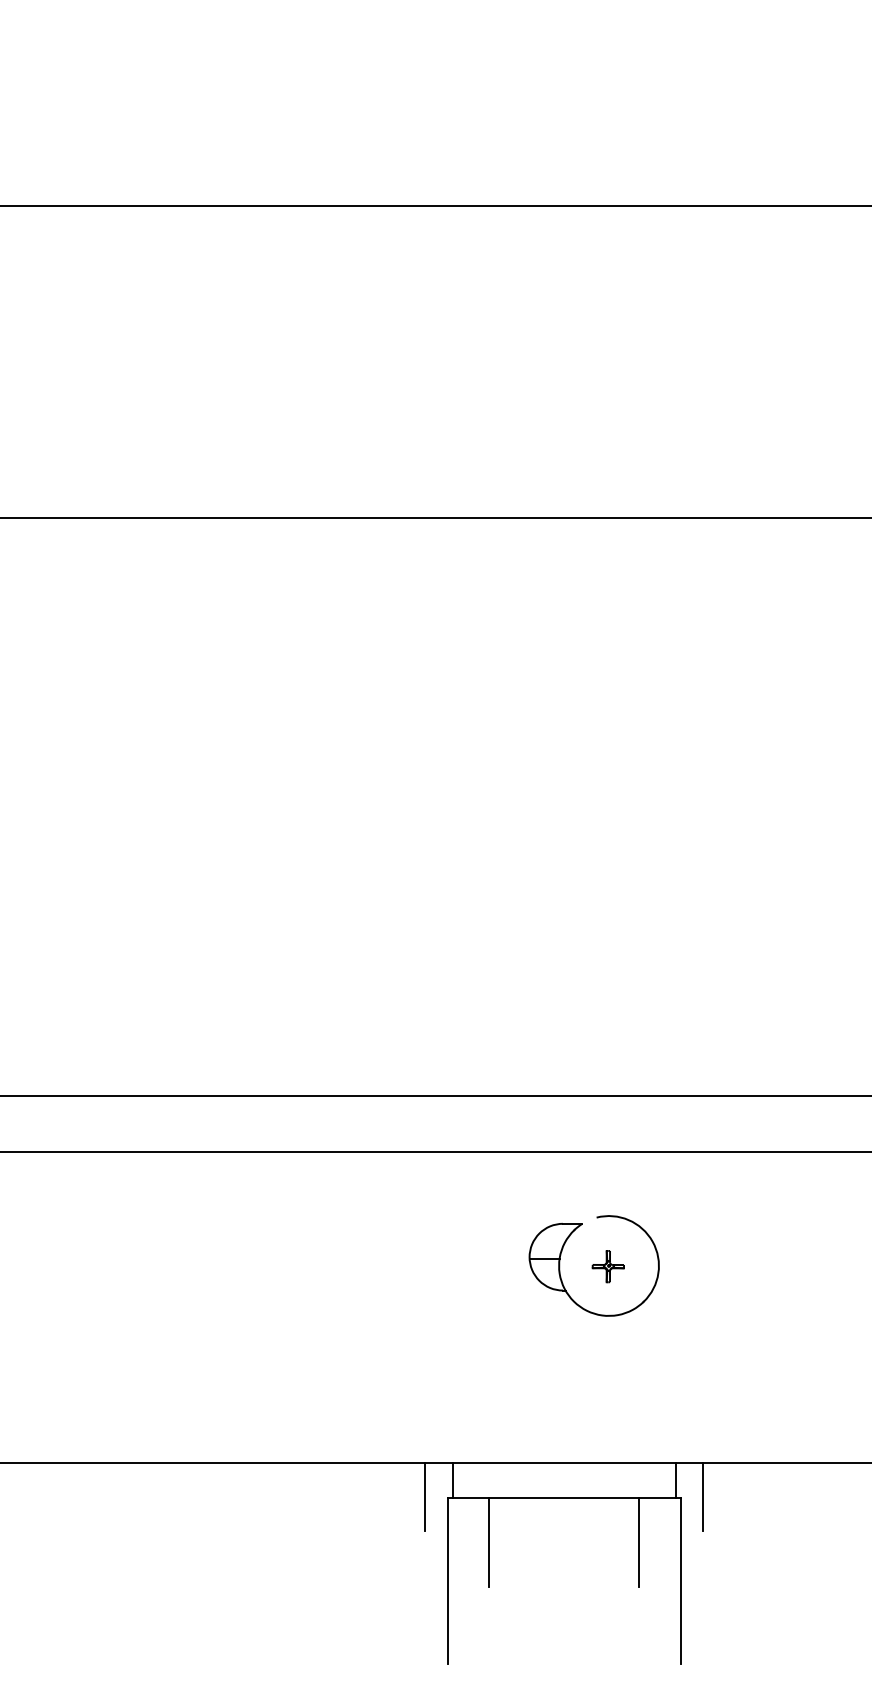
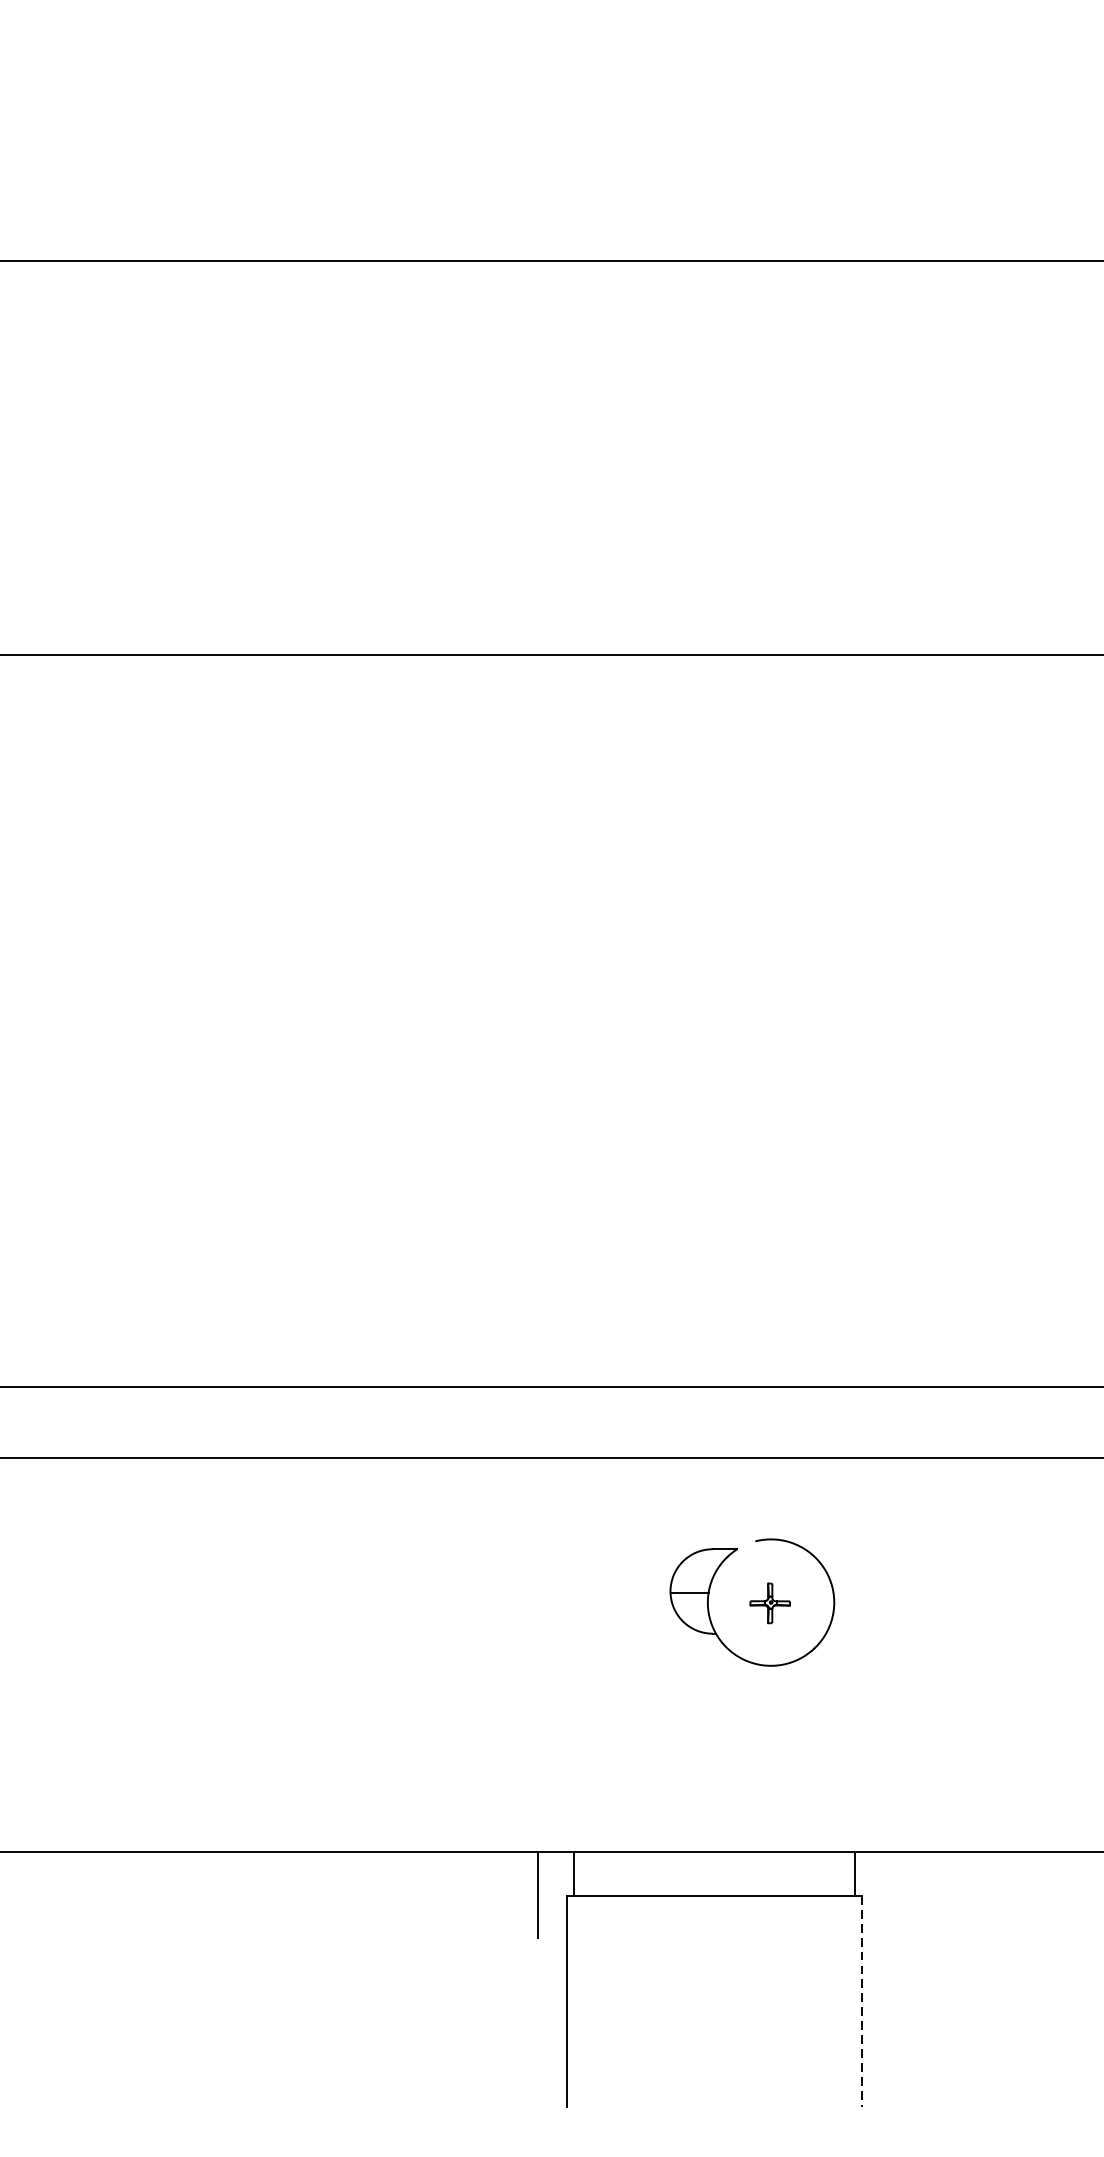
line: (703, 1496) -> (890, 1894), removed
line: (489, 1541) -> (619, 1951), removed
line: (639, 1541) -> (809, 1951), removed
line: (681, 1581) -> (862, 2002), solid -> dashed

